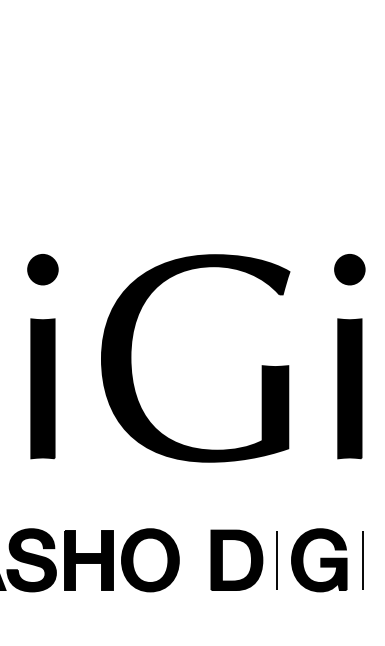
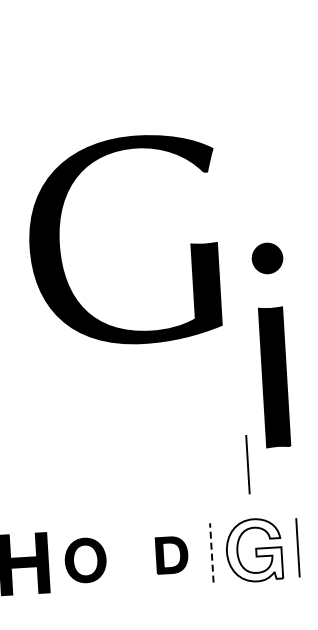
part: (131, 358) -> (59, 244), moved
line: (317, 474) -> (247, 464), added
part: (236, 559) -> (171, 554), size x0.6
part: (150, 560) -> (85, 560), size x0.7
line: (276, 560) -> (211, 553), solid -> dashed
fill: (318, 560) -> (253, 550), removed

